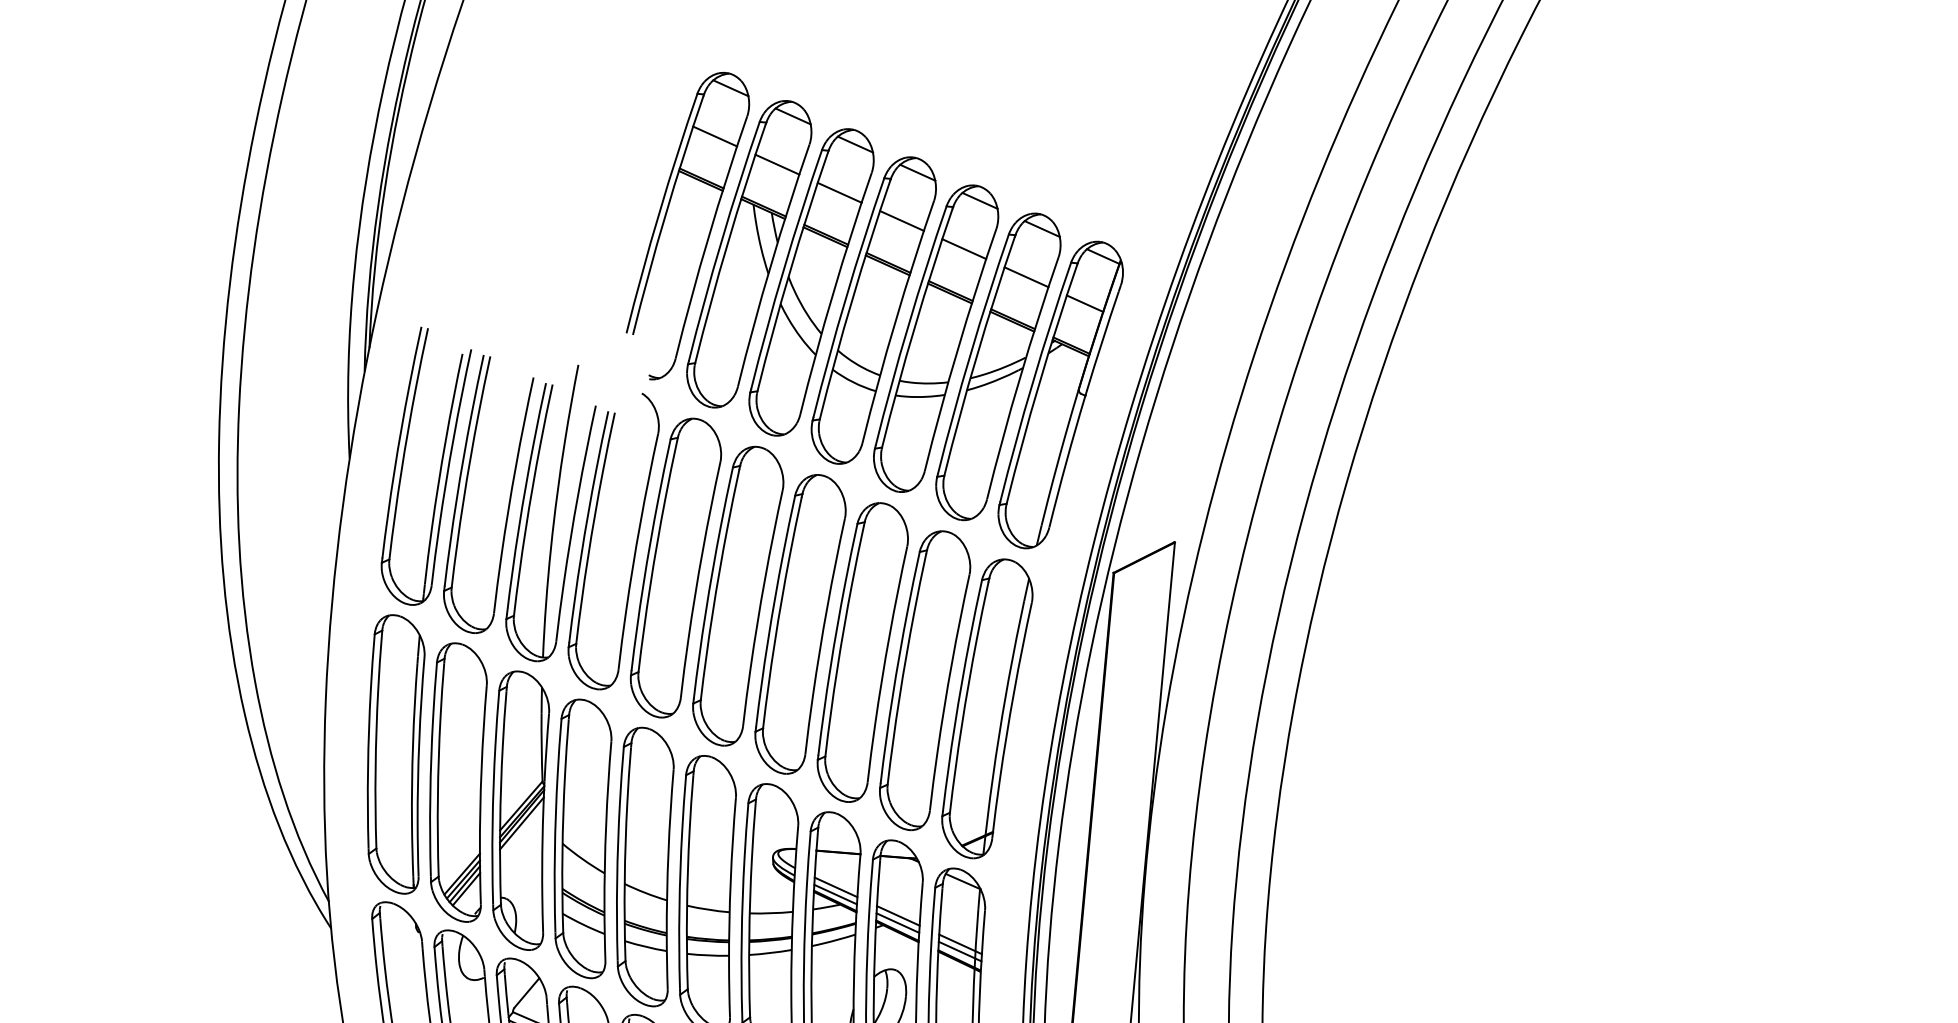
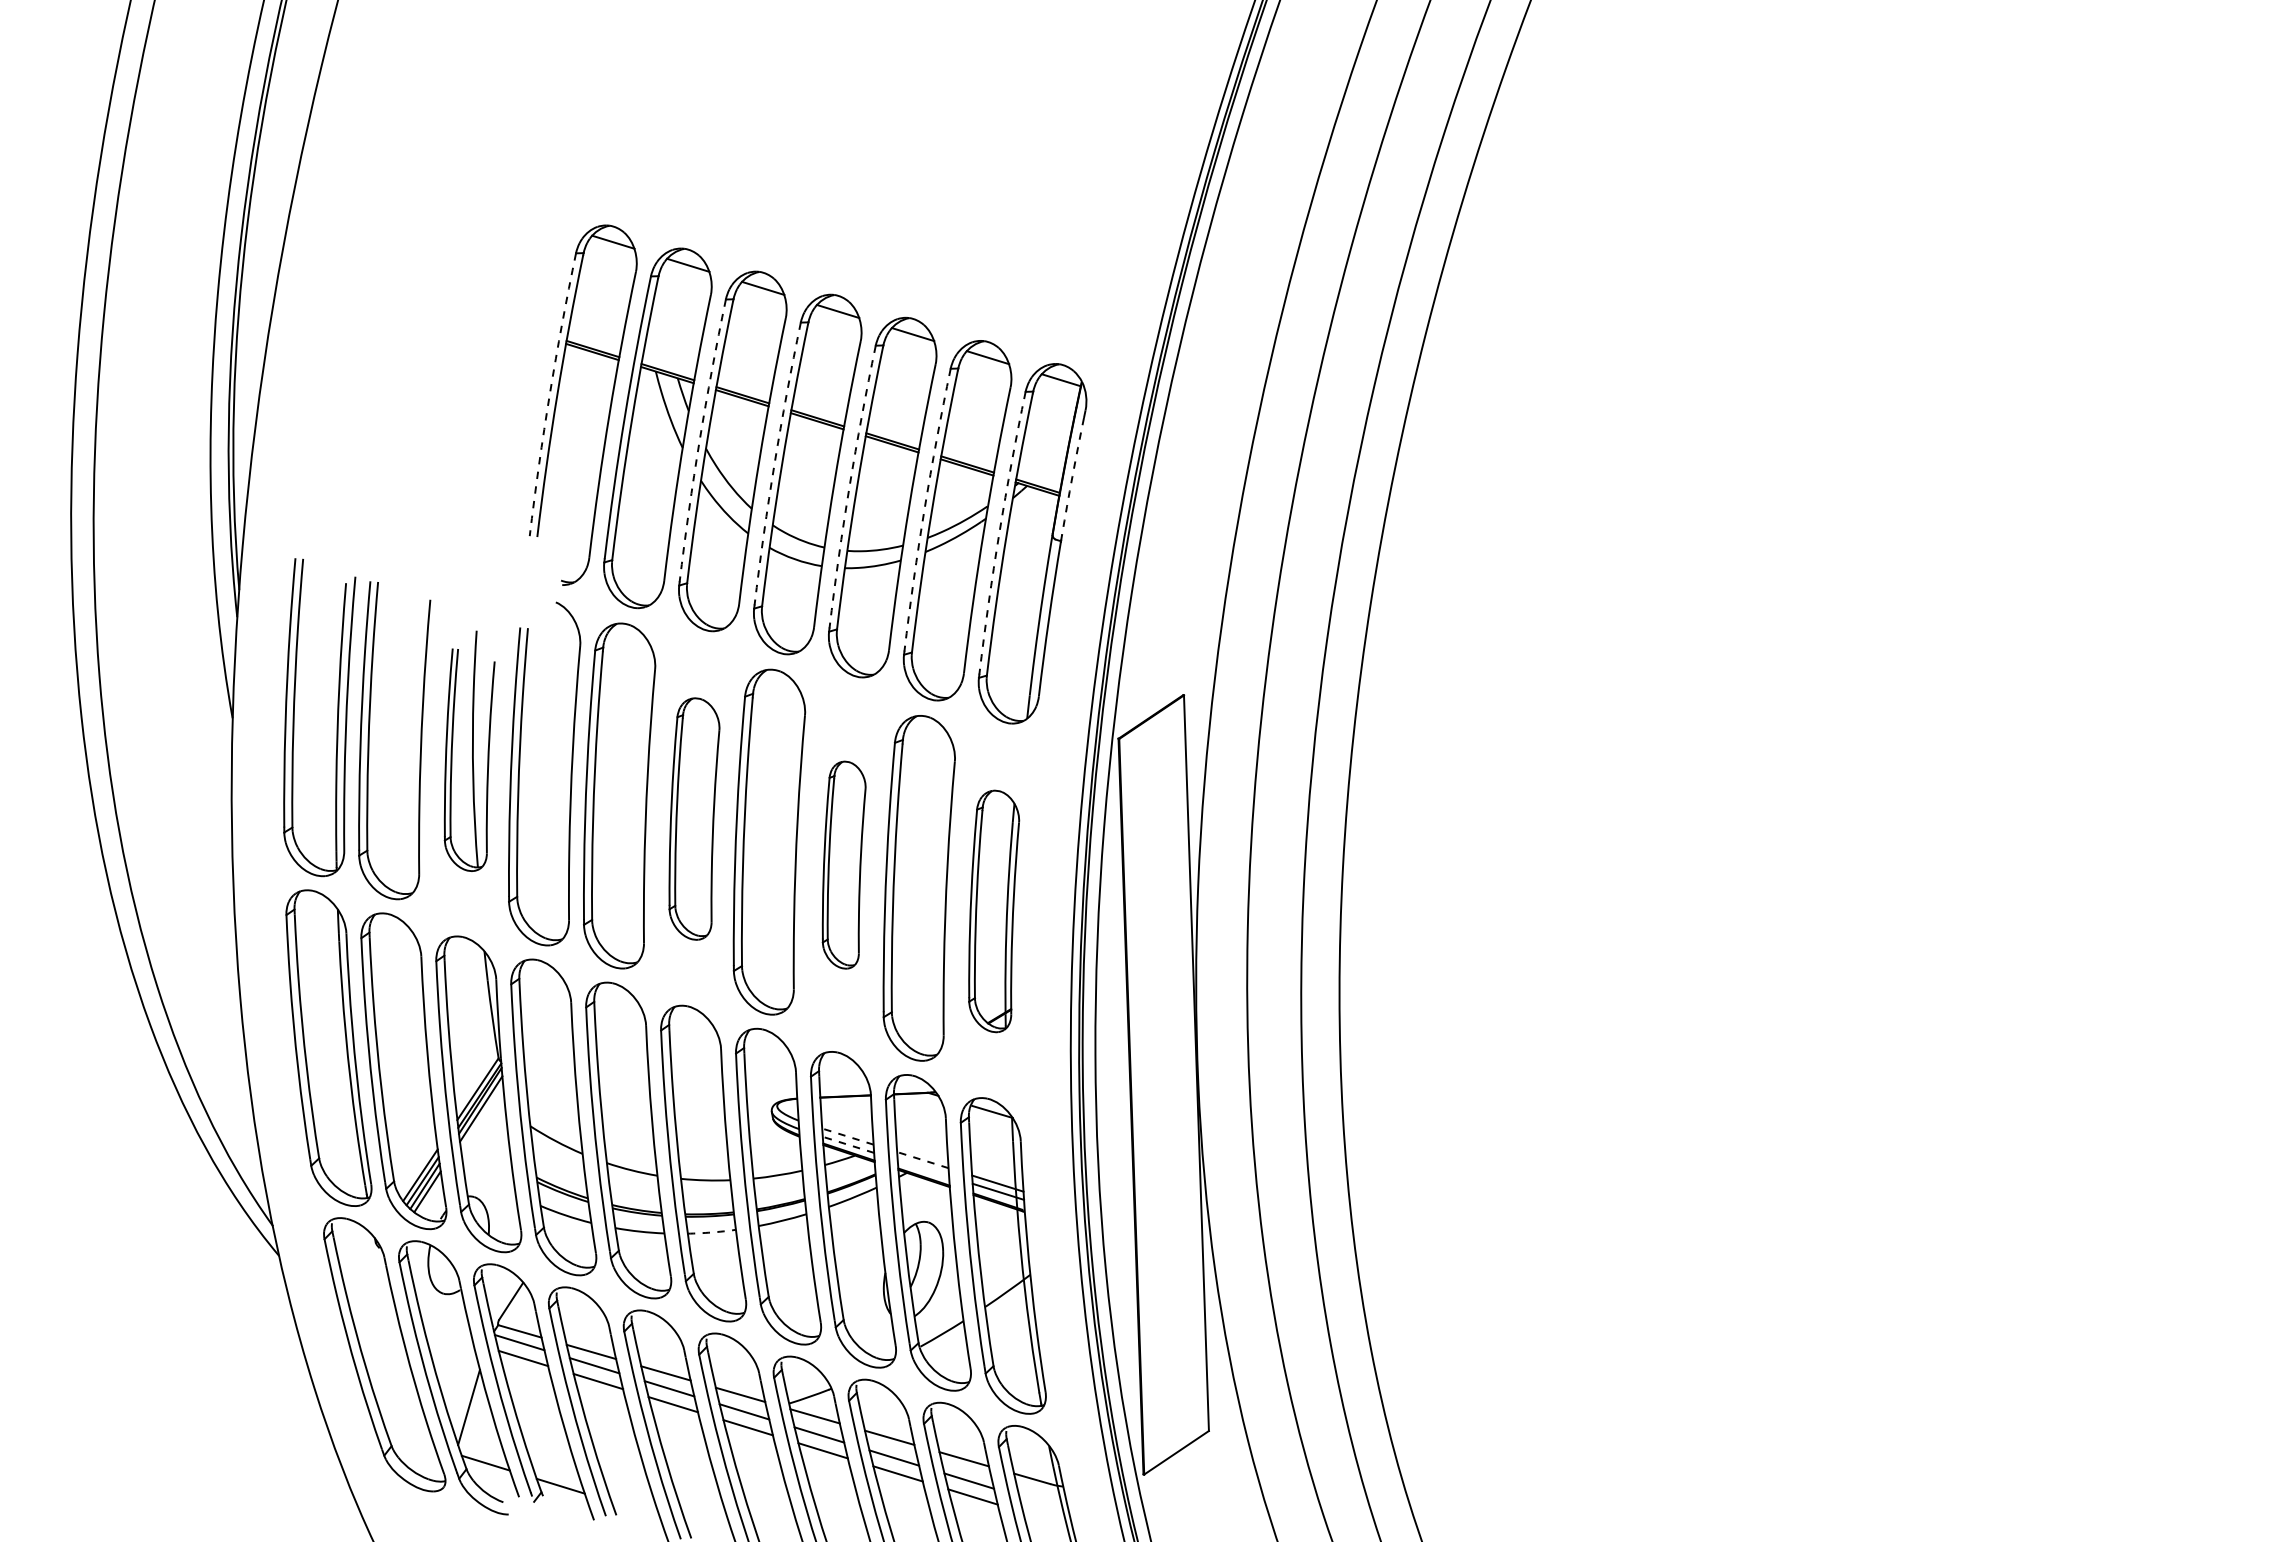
line: (714, 136) -> (601, 299), removed
line: (776, 164) -> (676, 322), removed
line: (839, 192) -> (751, 345), removed
arc: (659, 212) -> (549, 394), solid -> dashed
line: (901, 220) -> (826, 368), removed
line: (963, 248) -> (901, 391), removed
arc: (783, 269) -> (699, 440), solid -> dashed
line: (1026, 276) -> (976, 414), removed
arc: (846, 297) -> (774, 463), solid -> dashed
line: (1085, 303) -> (1047, 436), removed
arc: (908, 325) -> (849, 486), solid -> dashed
arc: (1102, 341) -> (1072, 476), solid -> dashed
arc: (970, 353) -> (924, 509), solid -> dashed
arc: (1033, 381) -> (999, 532), solid -> dashed
part: (550, 512) -> (469, 751), size x0.7
part: (738, 595) -> (694, 818), size x0.7
part: (861, 651) -> (843, 864), size x0.6
part: (986, 708) -> (993, 911), size x0.7
line: (835, 887) -> (847, 1136), solid -> dashed
line: (835, 894) -> (848, 1144), solid -> dashed
line: (897, 916) -> (922, 1160), solid -> dashed
line: (897, 923) -> (923, 1168), removed
arc: (707, 955) -> (711, 1232), solid -> dashed

